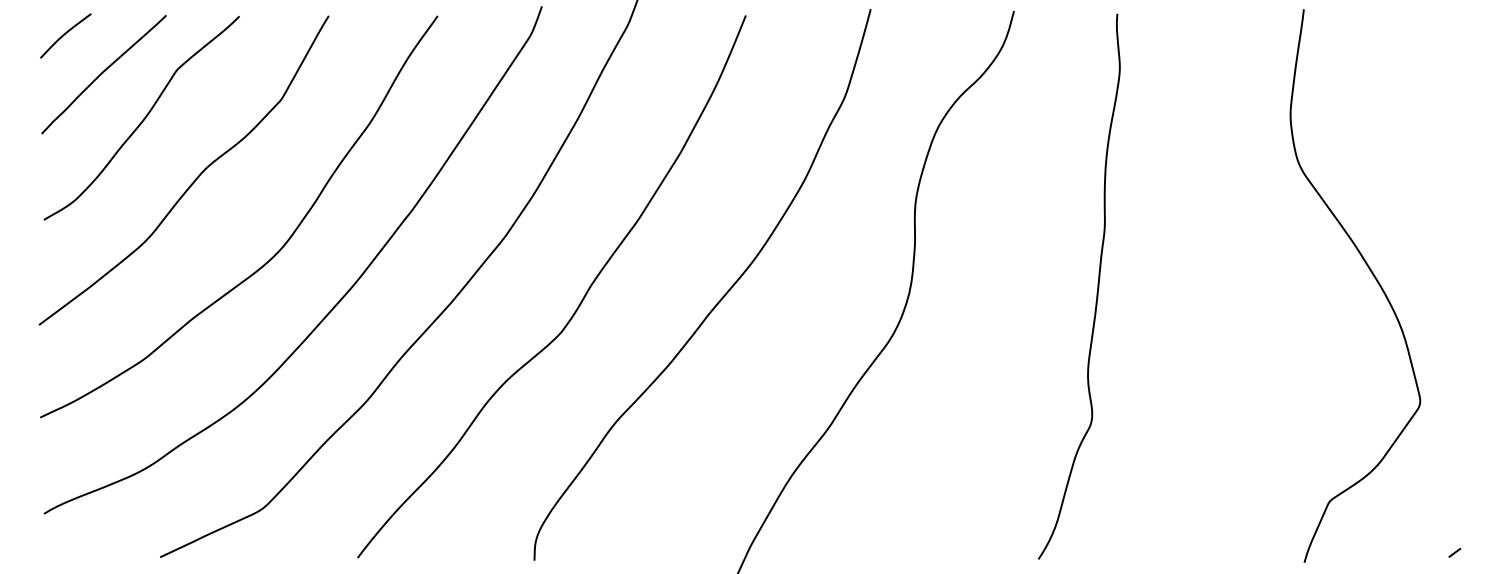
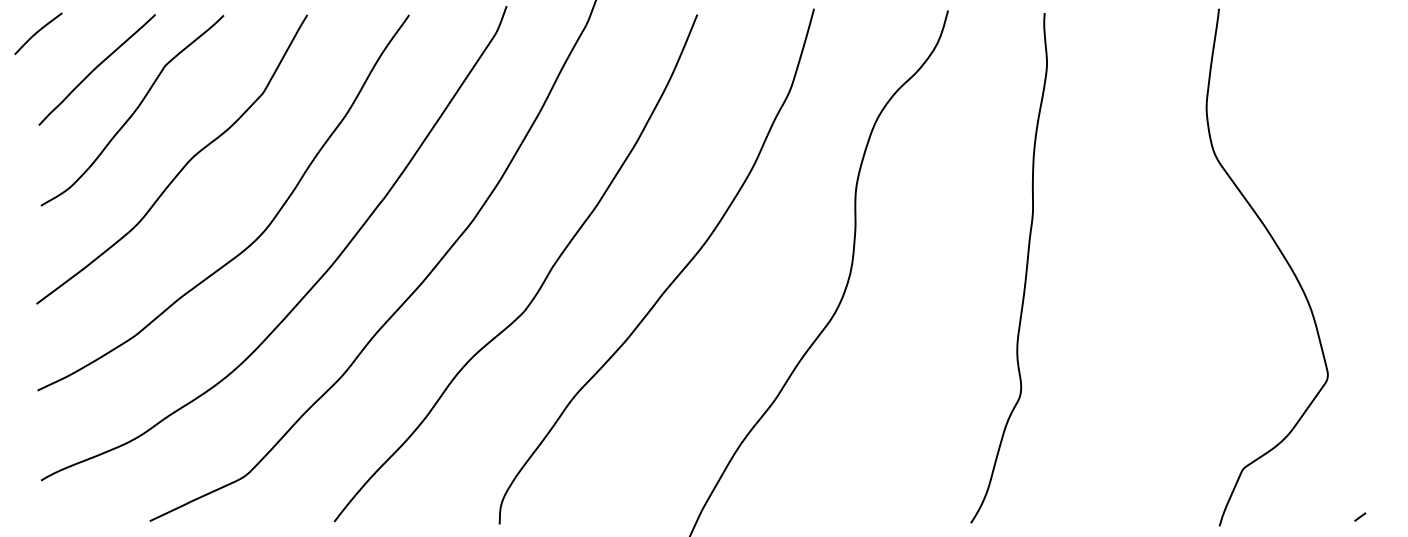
curve: (65, 34) -> (38, 32), moved

